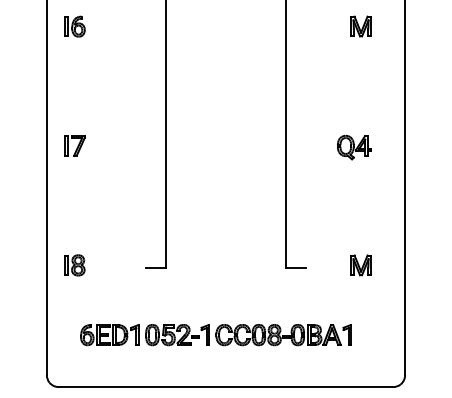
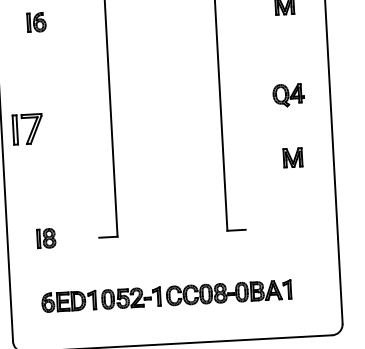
part: (74, 26) -> (36, 22), moved
part: (74, 145) -> (27, 128), size x1.6
part: (354, 147) -> (289, 95), moved
part: (74, 265) -> (45, 238), moved
part: (360, 265) -> (292, 157), moved

